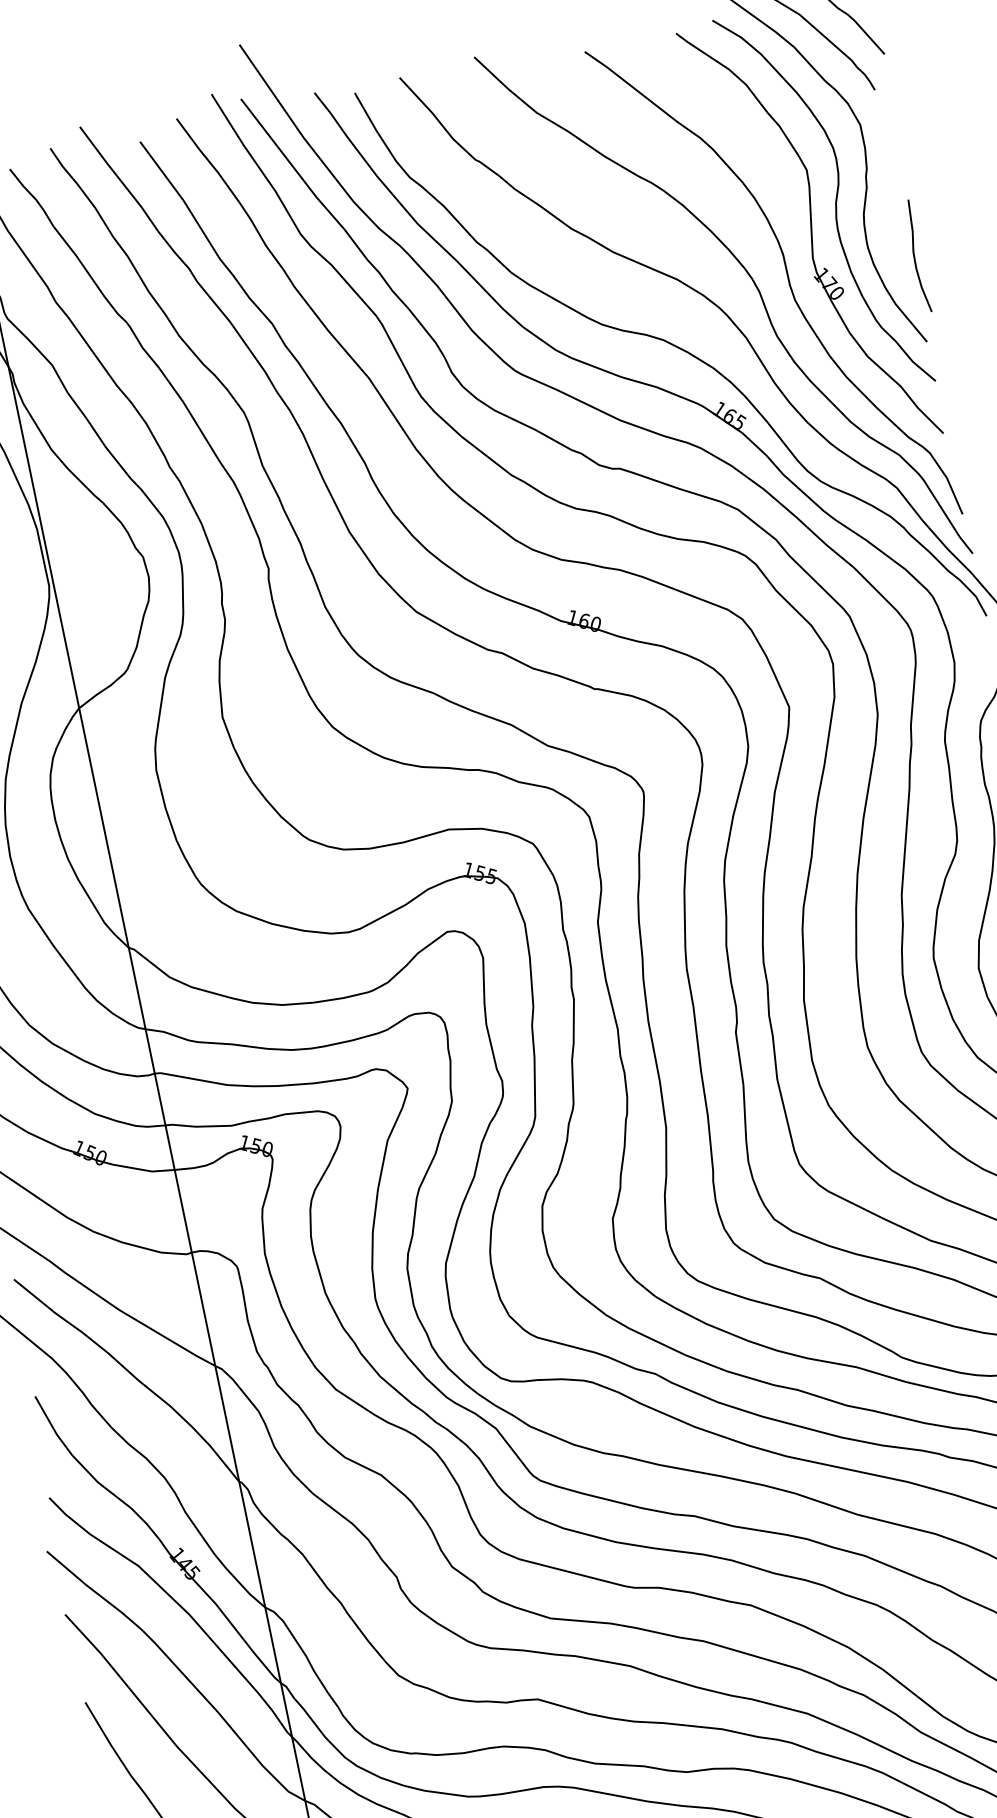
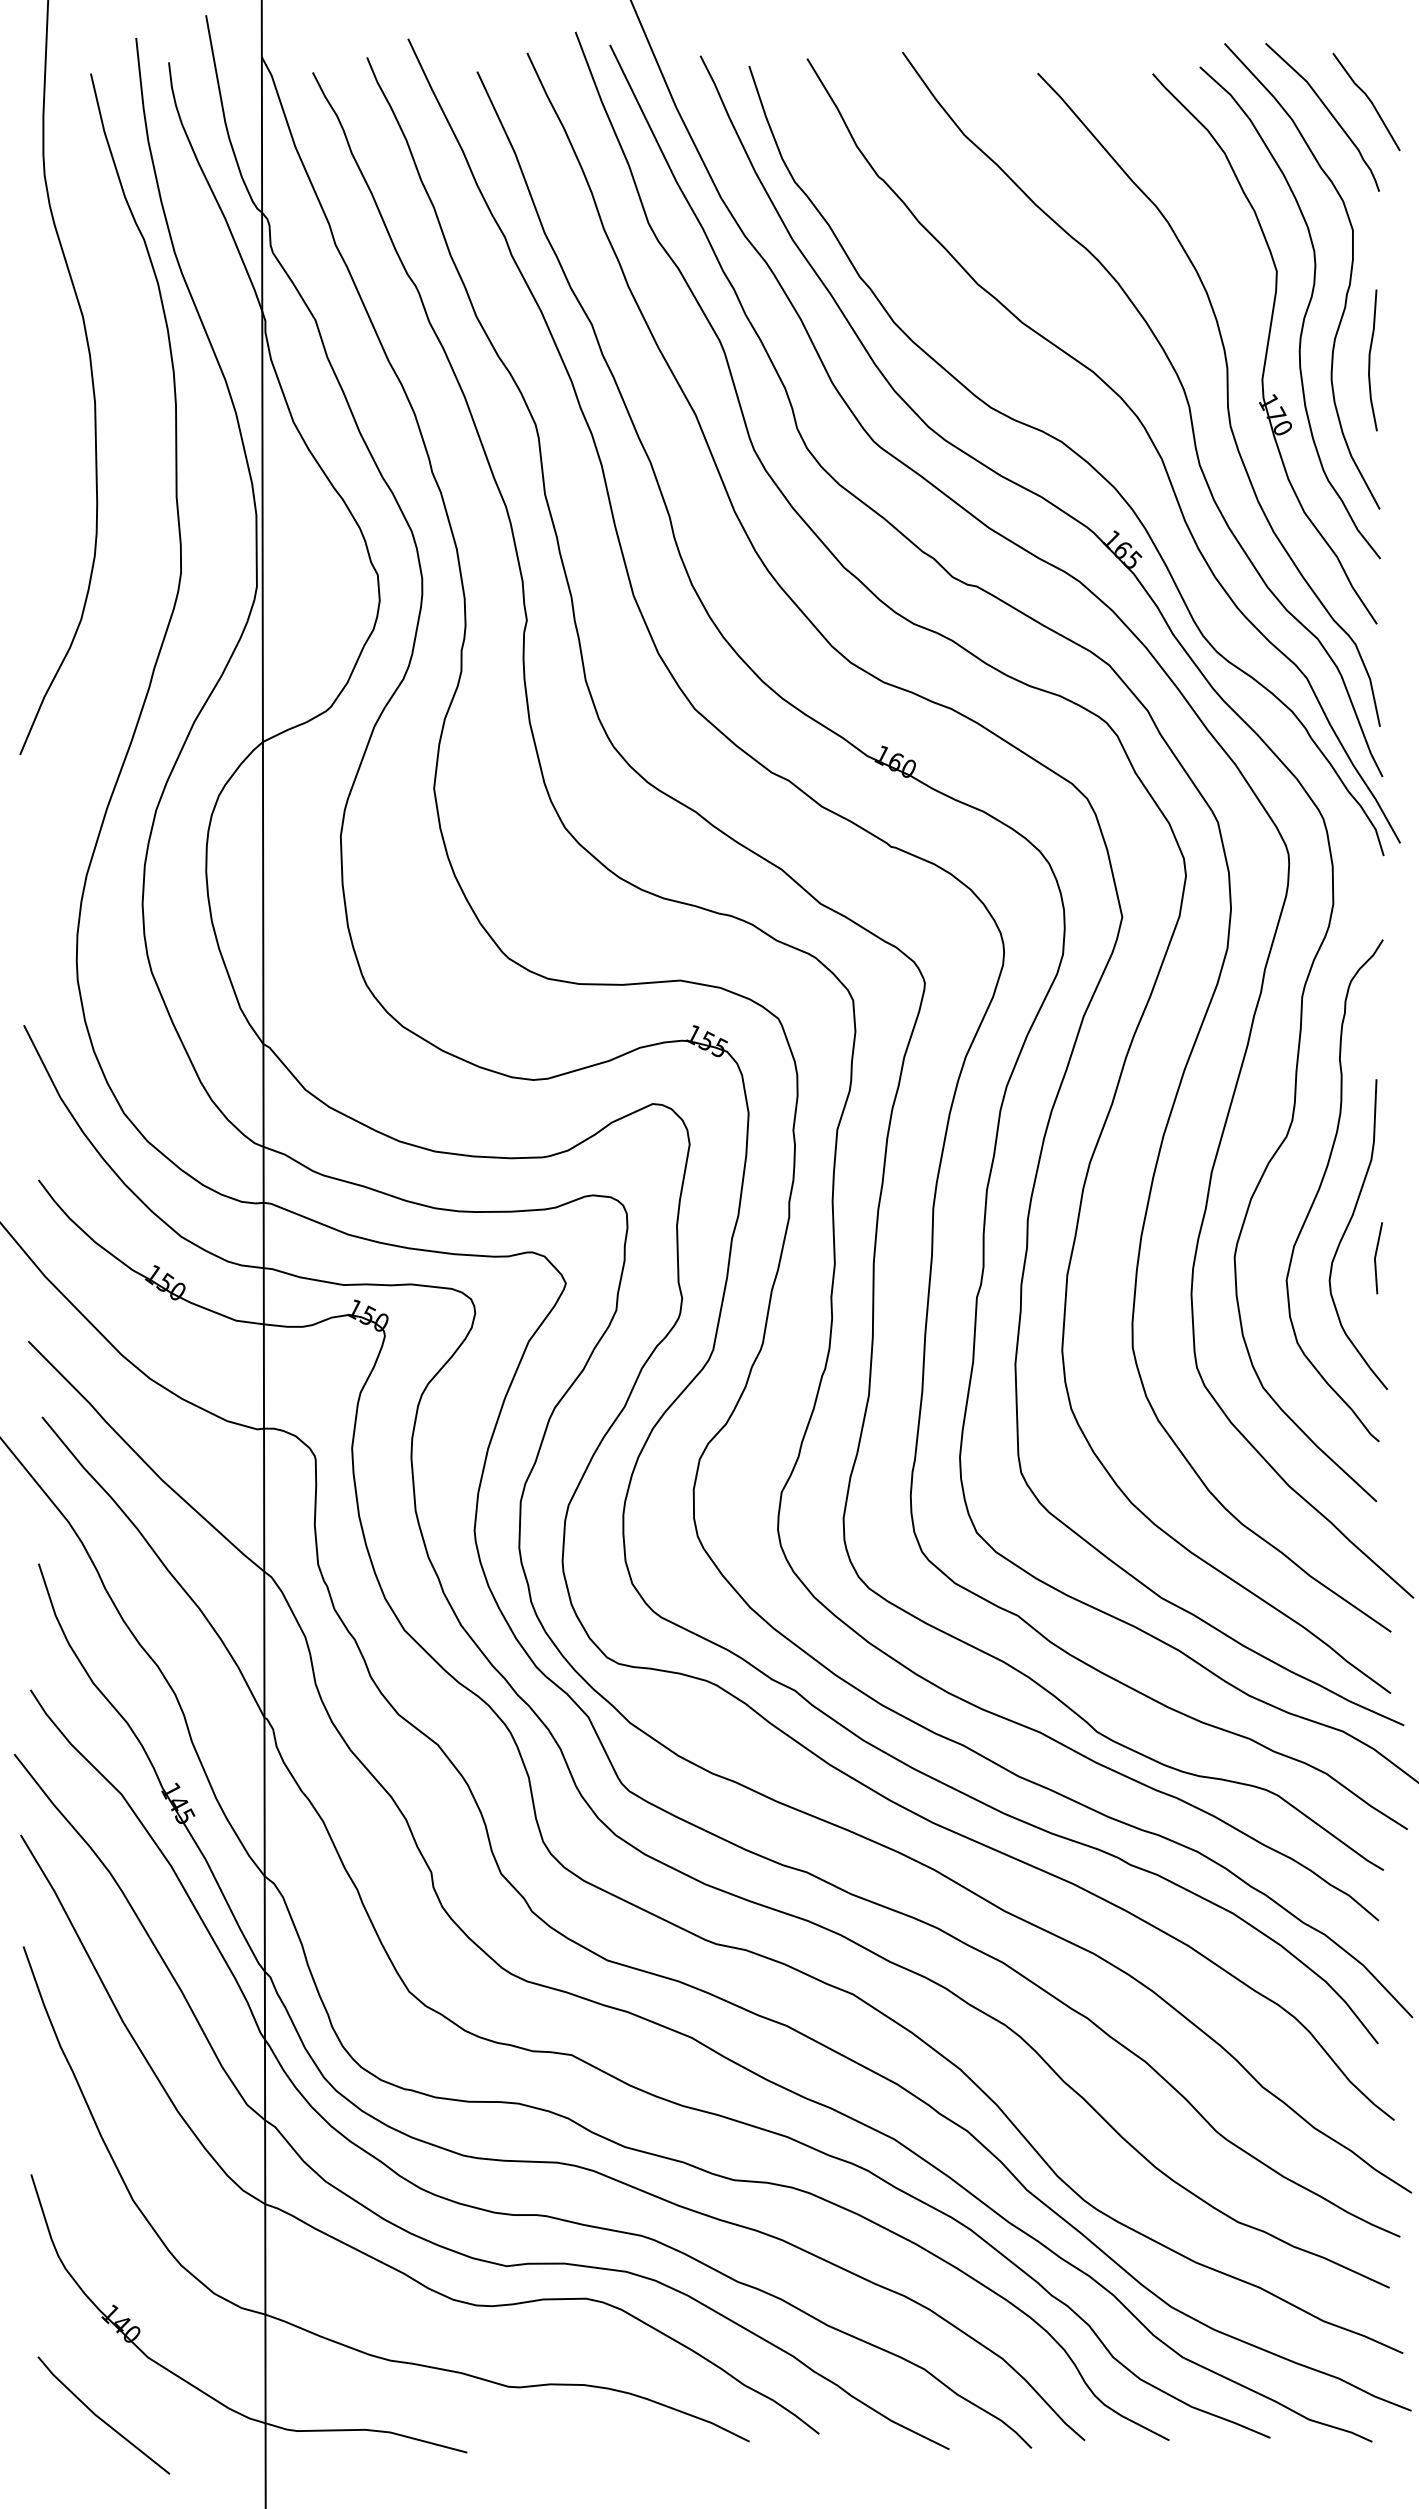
curve: (915, 256) -> (1370, 360), moved

